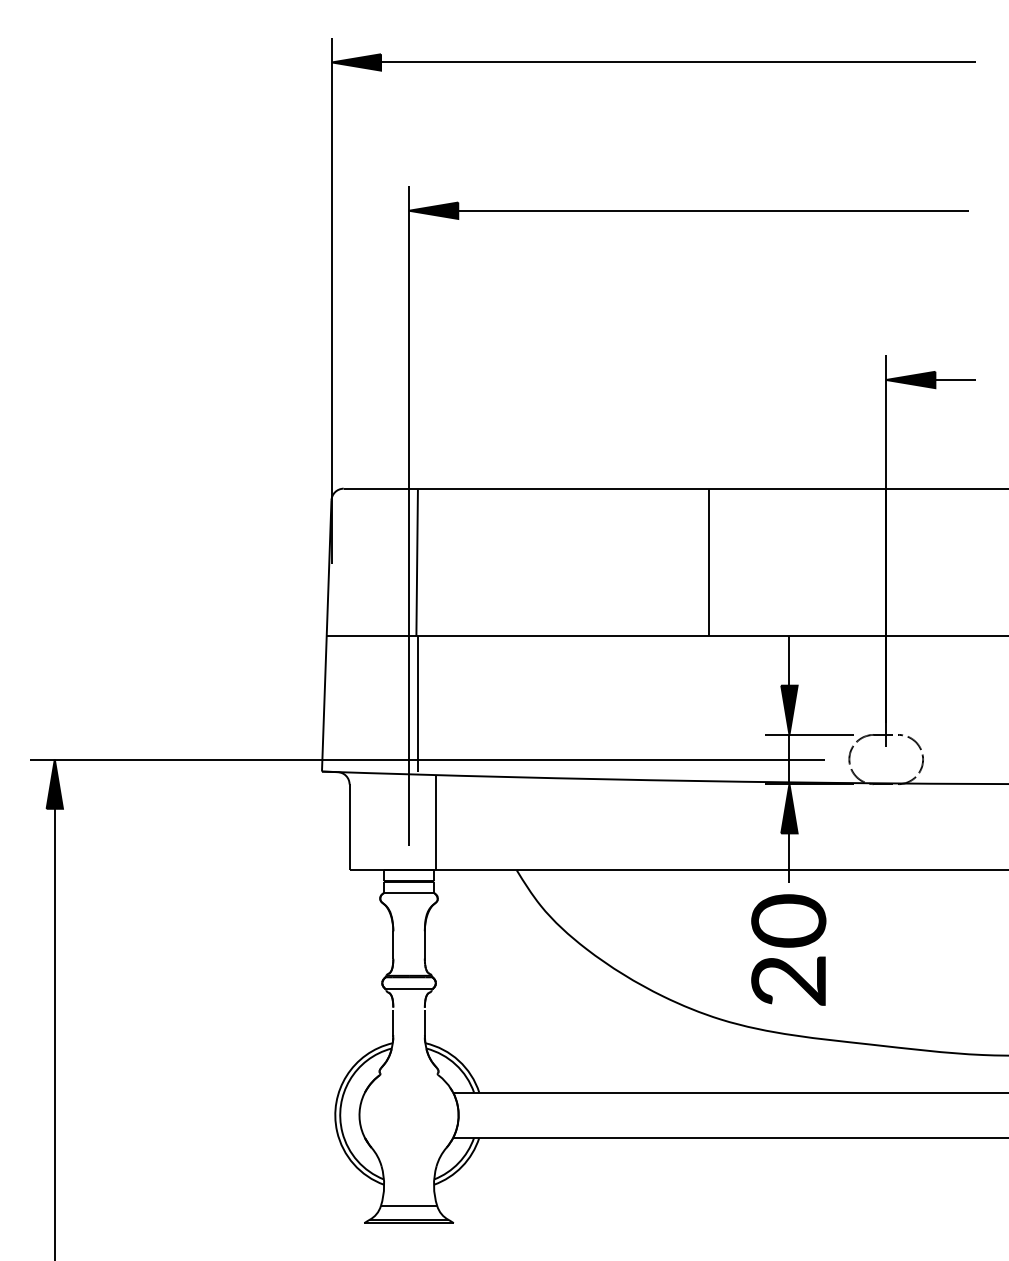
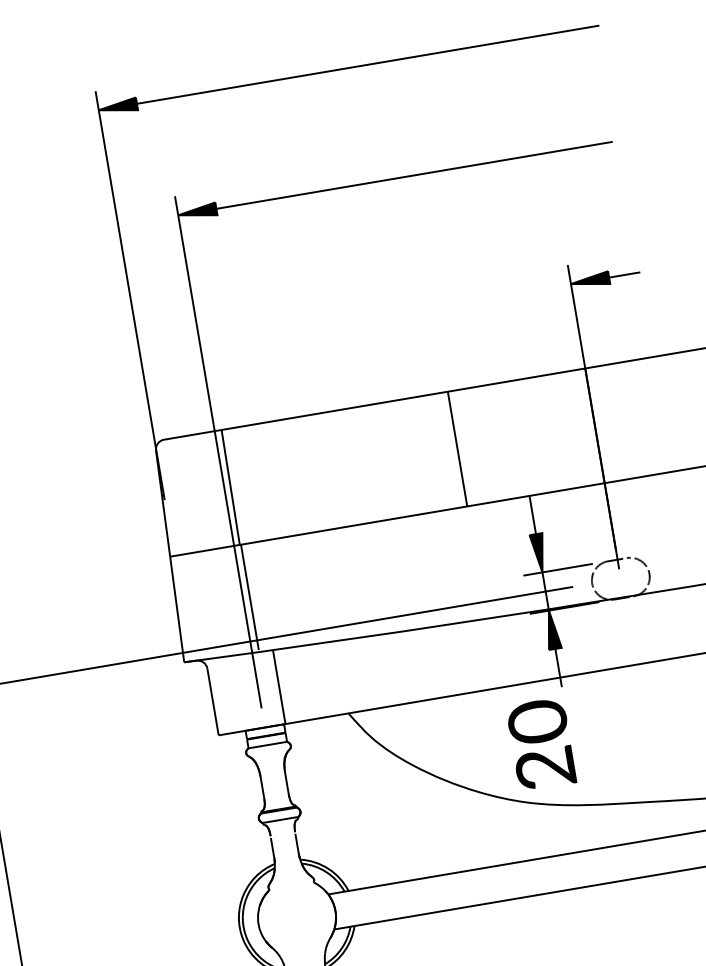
text: (788, 949) -> (541, 744), moved

